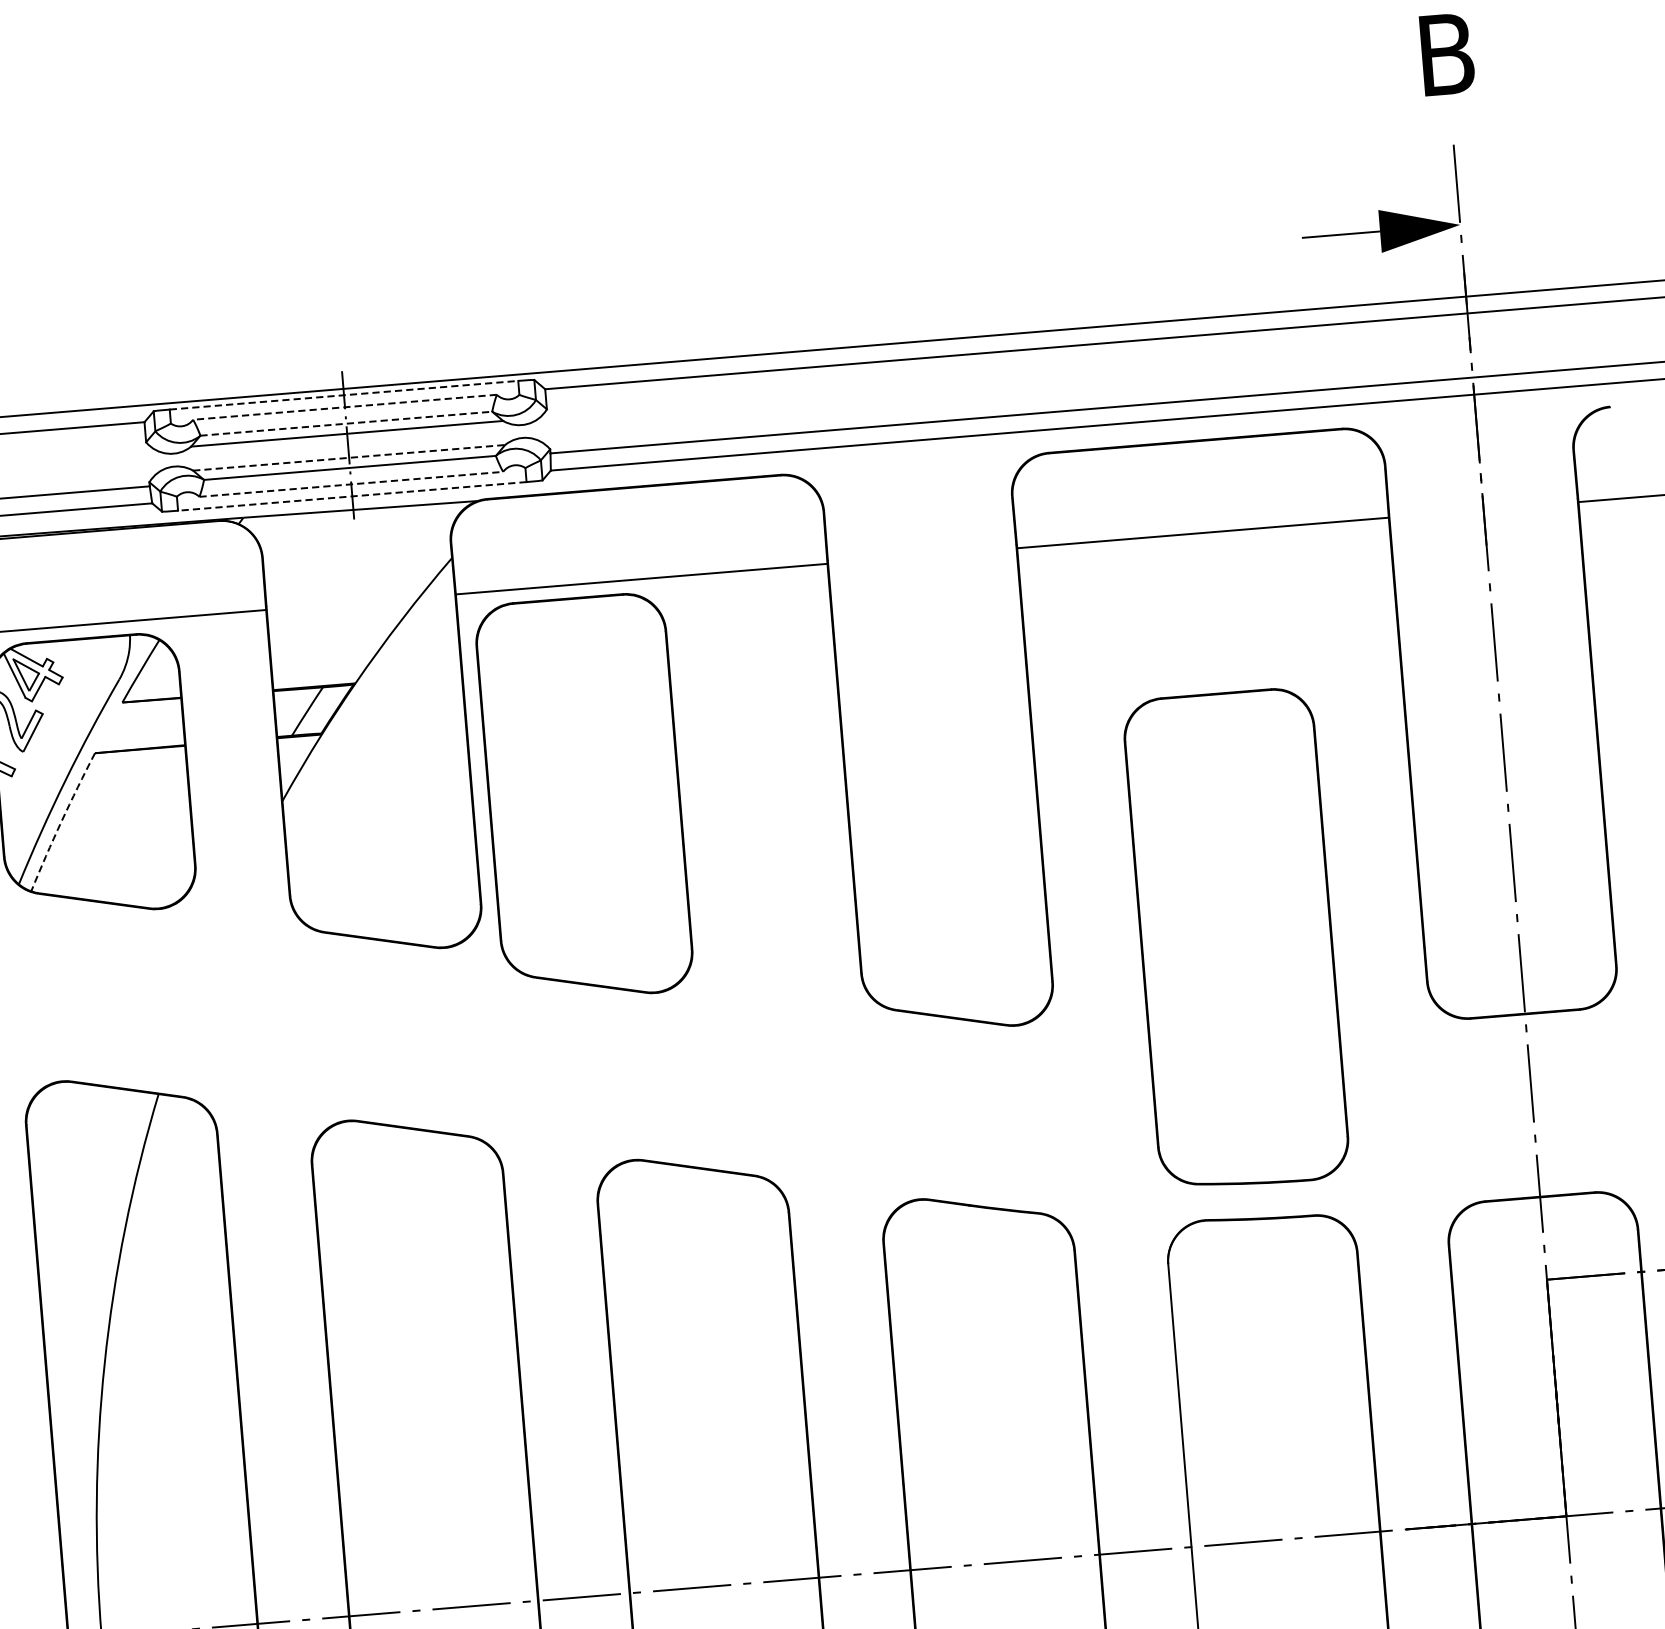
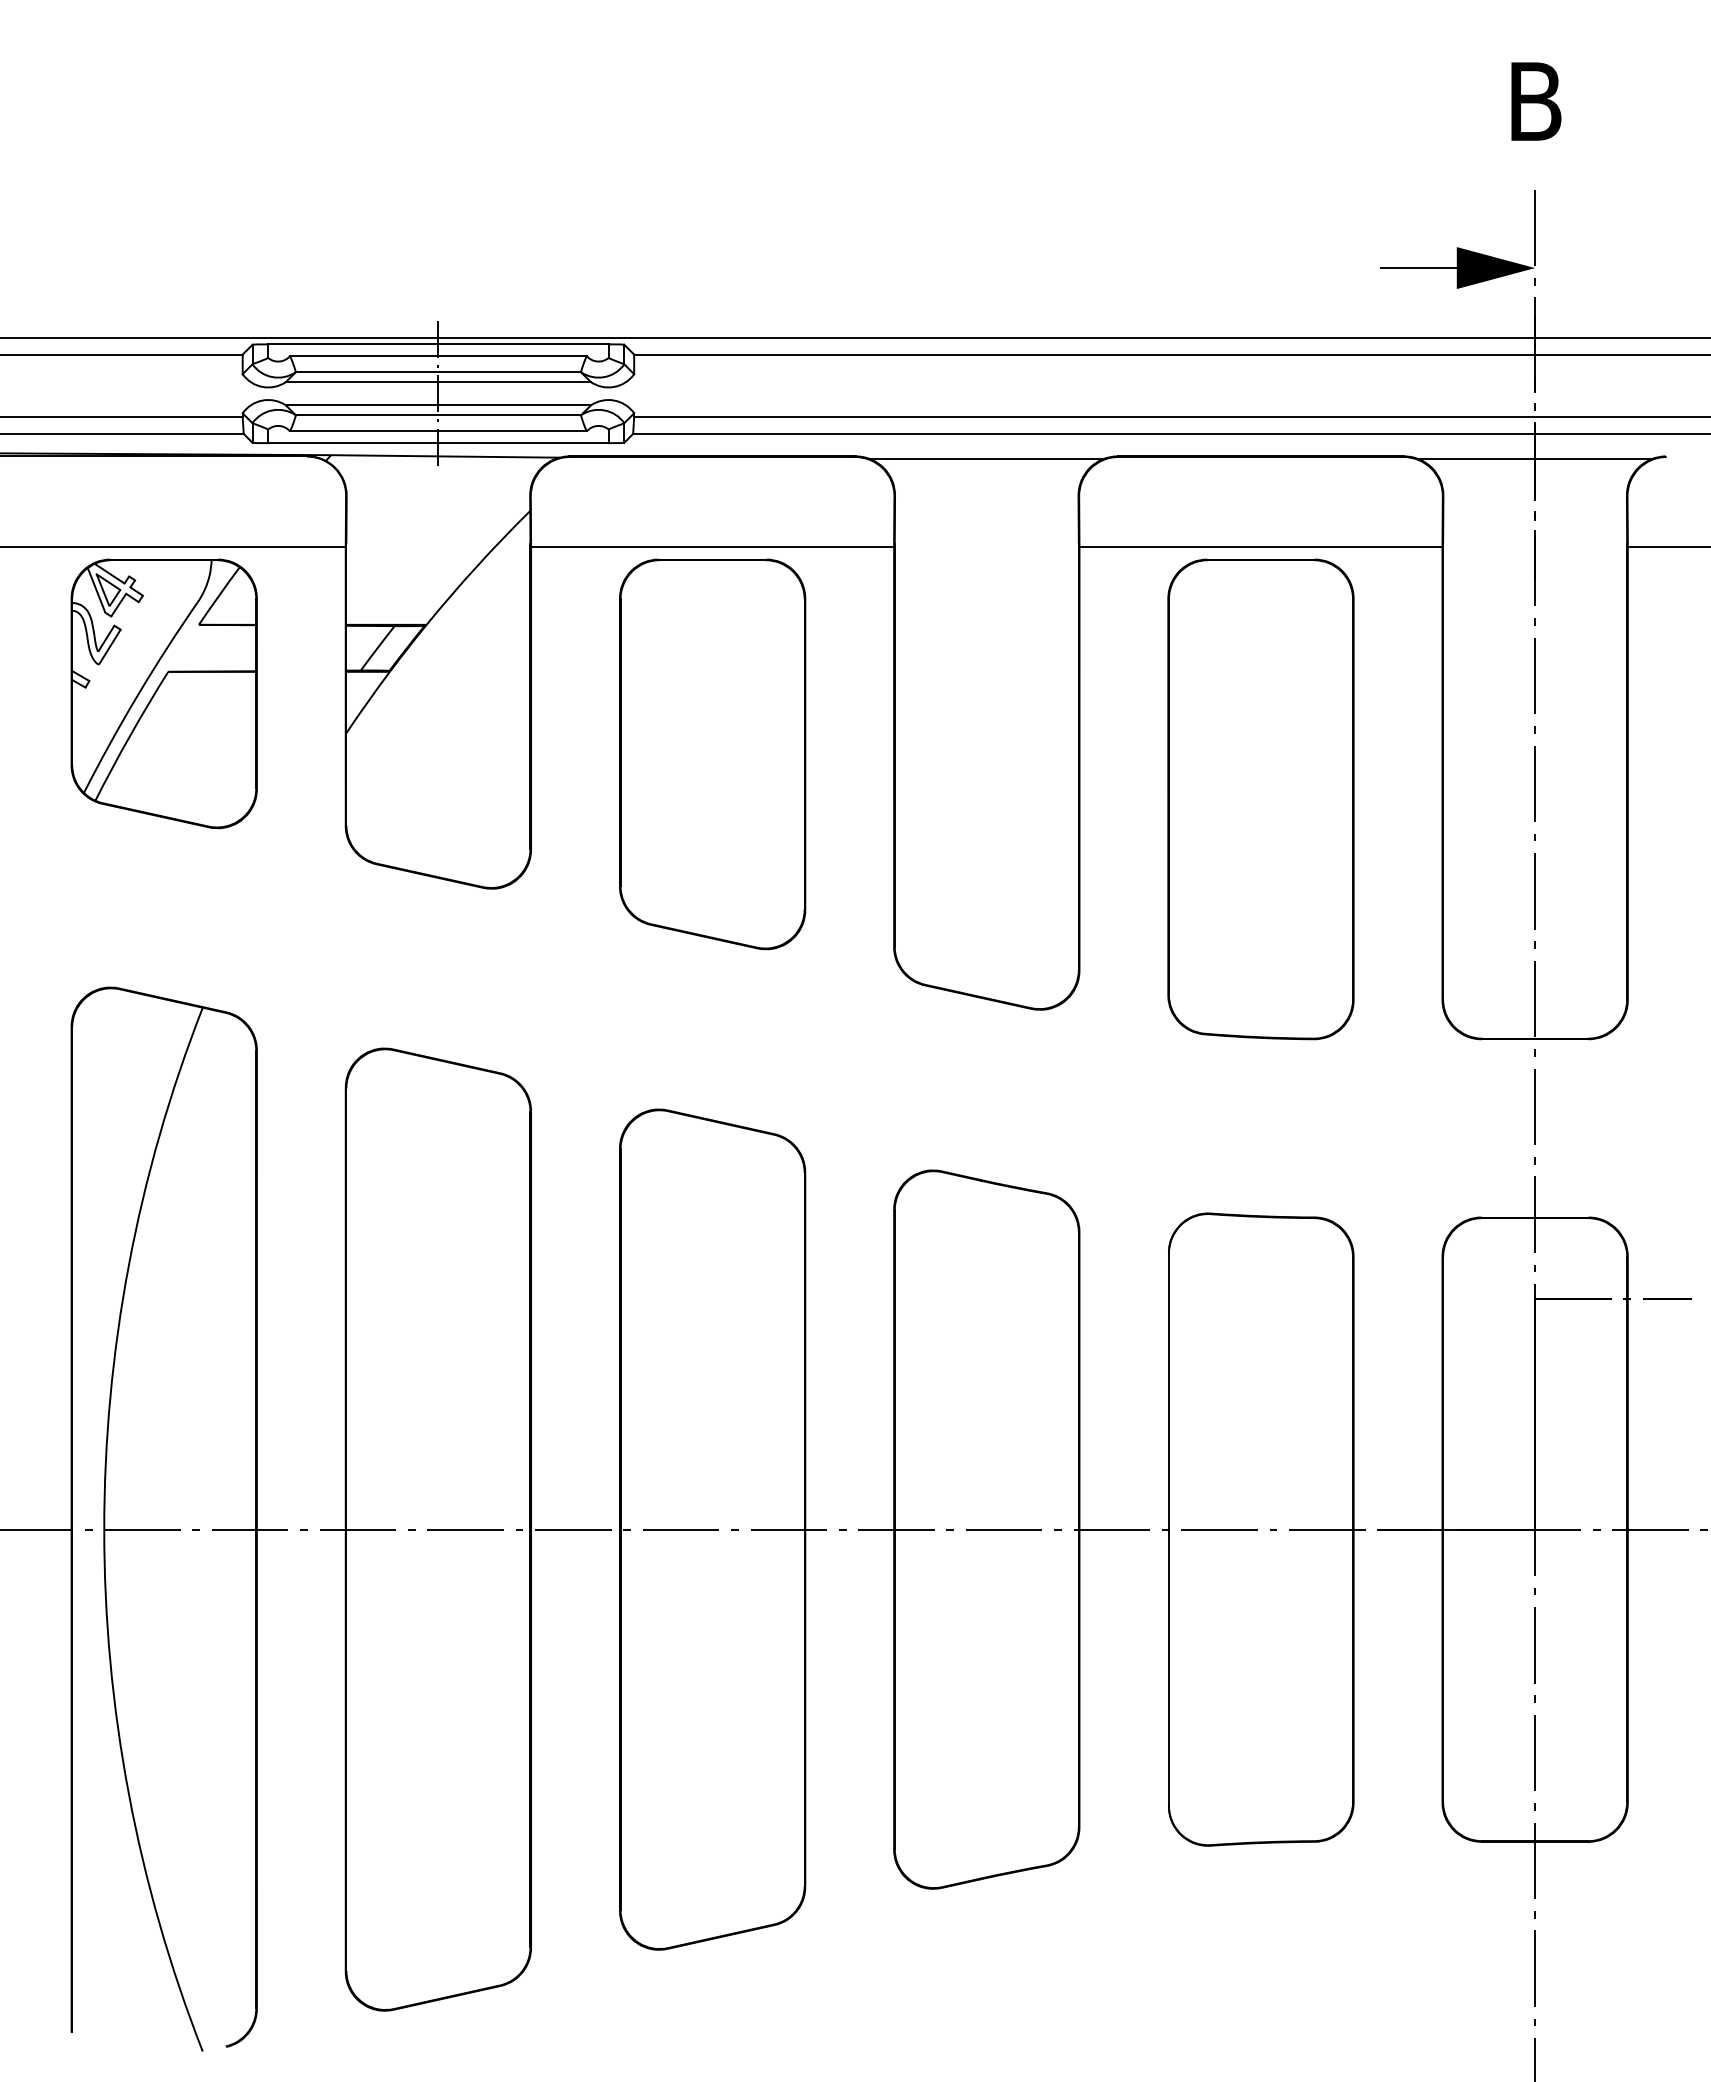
line: (344, 395) -> (438, 344), dashed -> solid
line: (344, 407) -> (437, 356), dashed -> solid
line: (1476, 419) -> (1535, 458), added
line: (346, 424) -> (438, 372), dashed -> solid
line: (349, 457) -> (438, 405), dashed -> solid
line: (914, 465) -> (986, 458), added
line: (351, 484) -> (438, 431), dashed -> solid
line: (351, 496) -> (437, 443), dashed -> solid
part: (584, 798) -> (712, 754), moved
arc: (61, 821) -> (130, 735), dashed -> solid
part: (1235, 939) -> (1260, 799), moved

